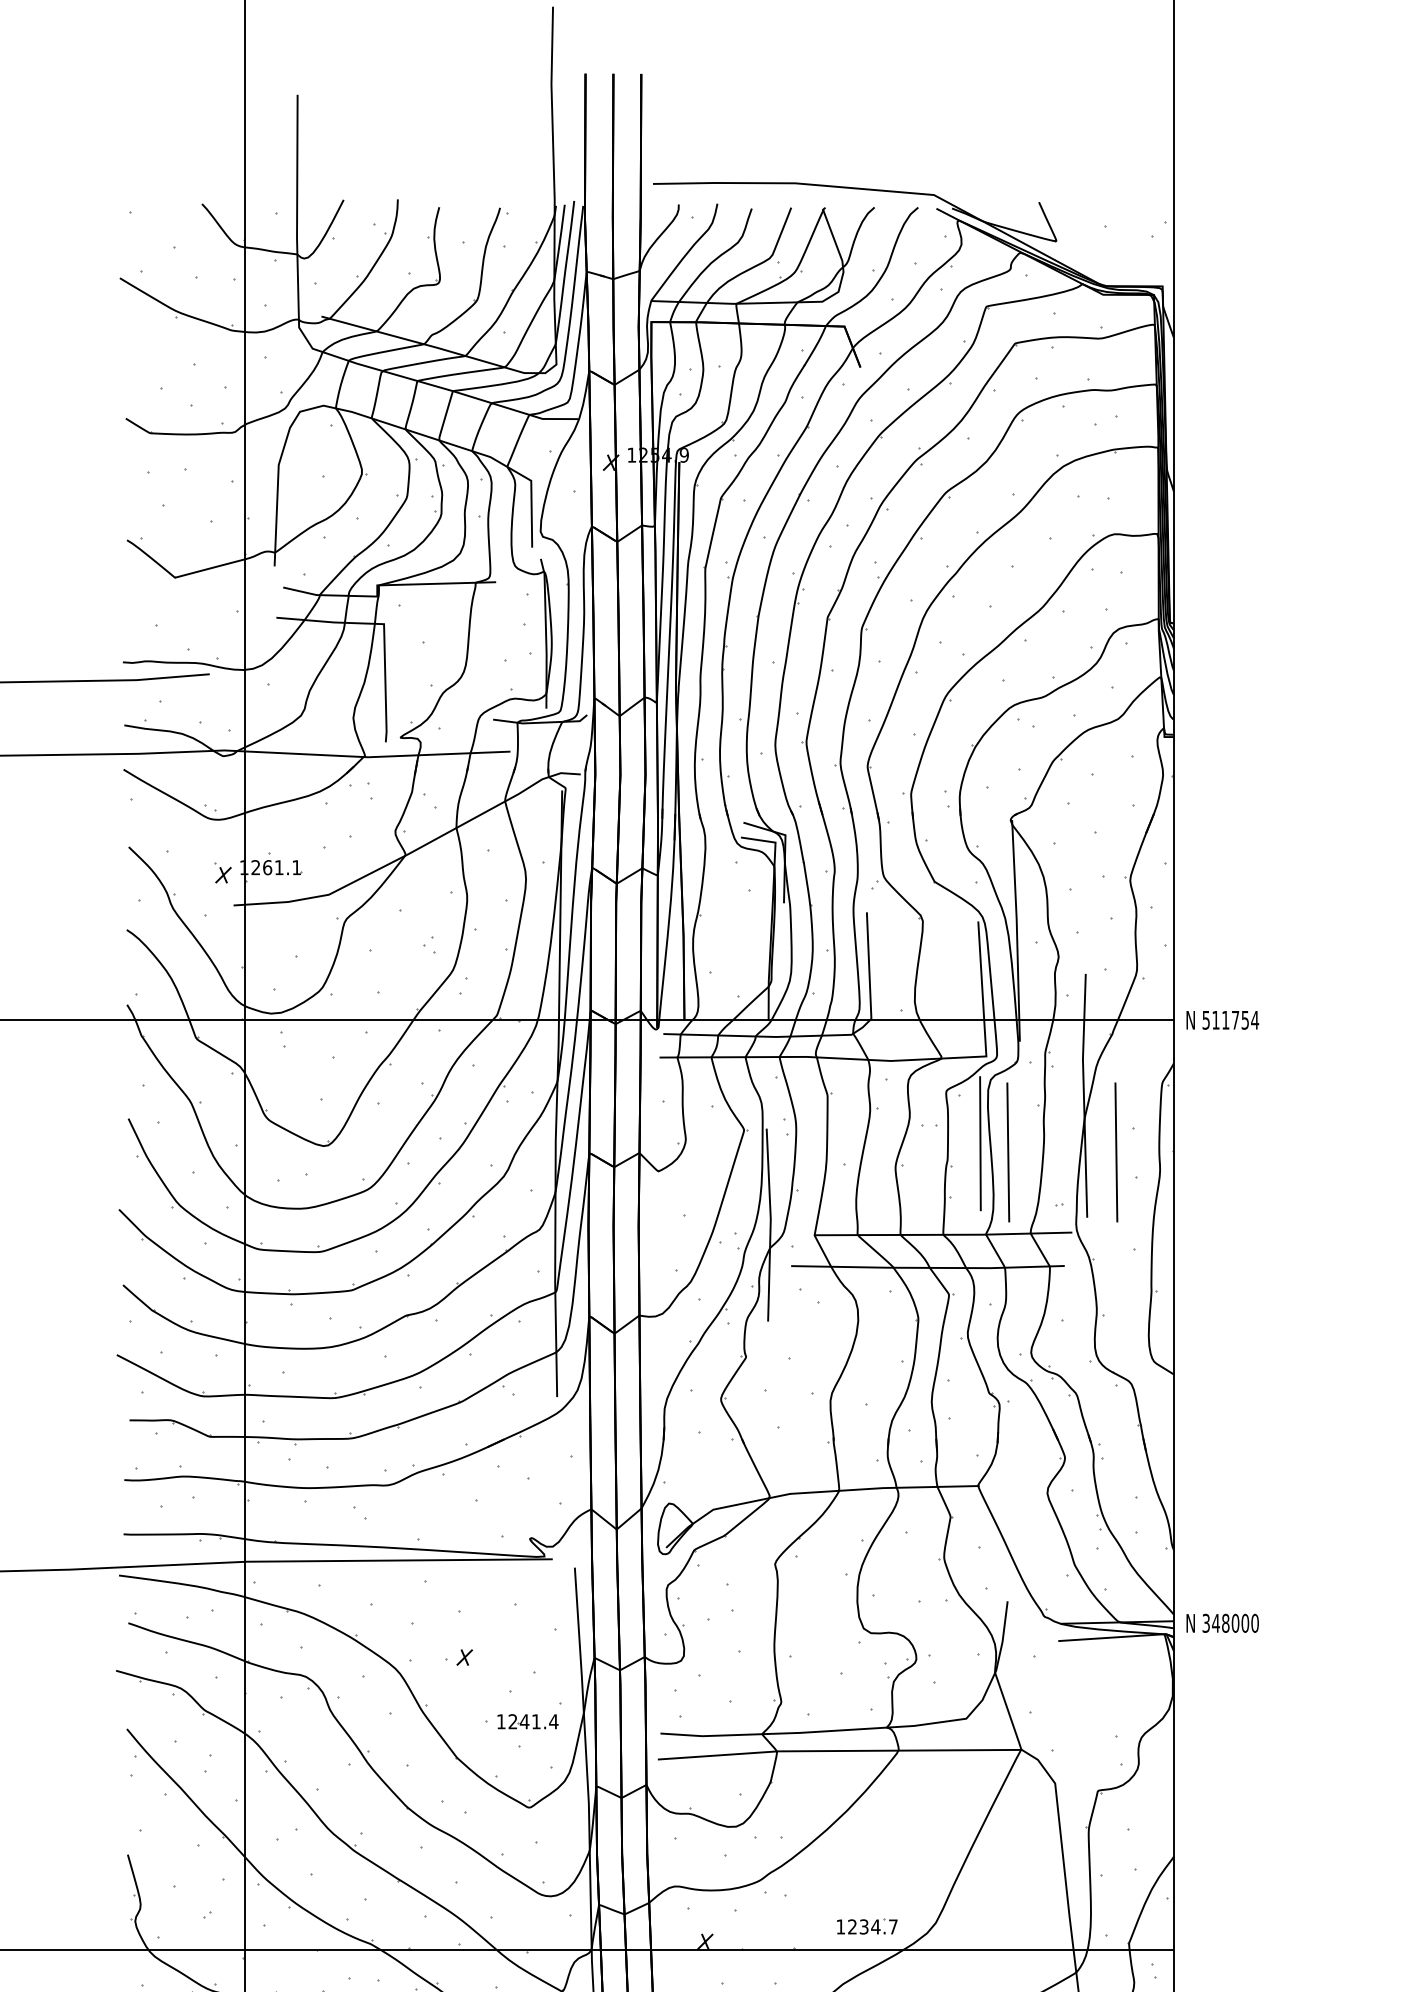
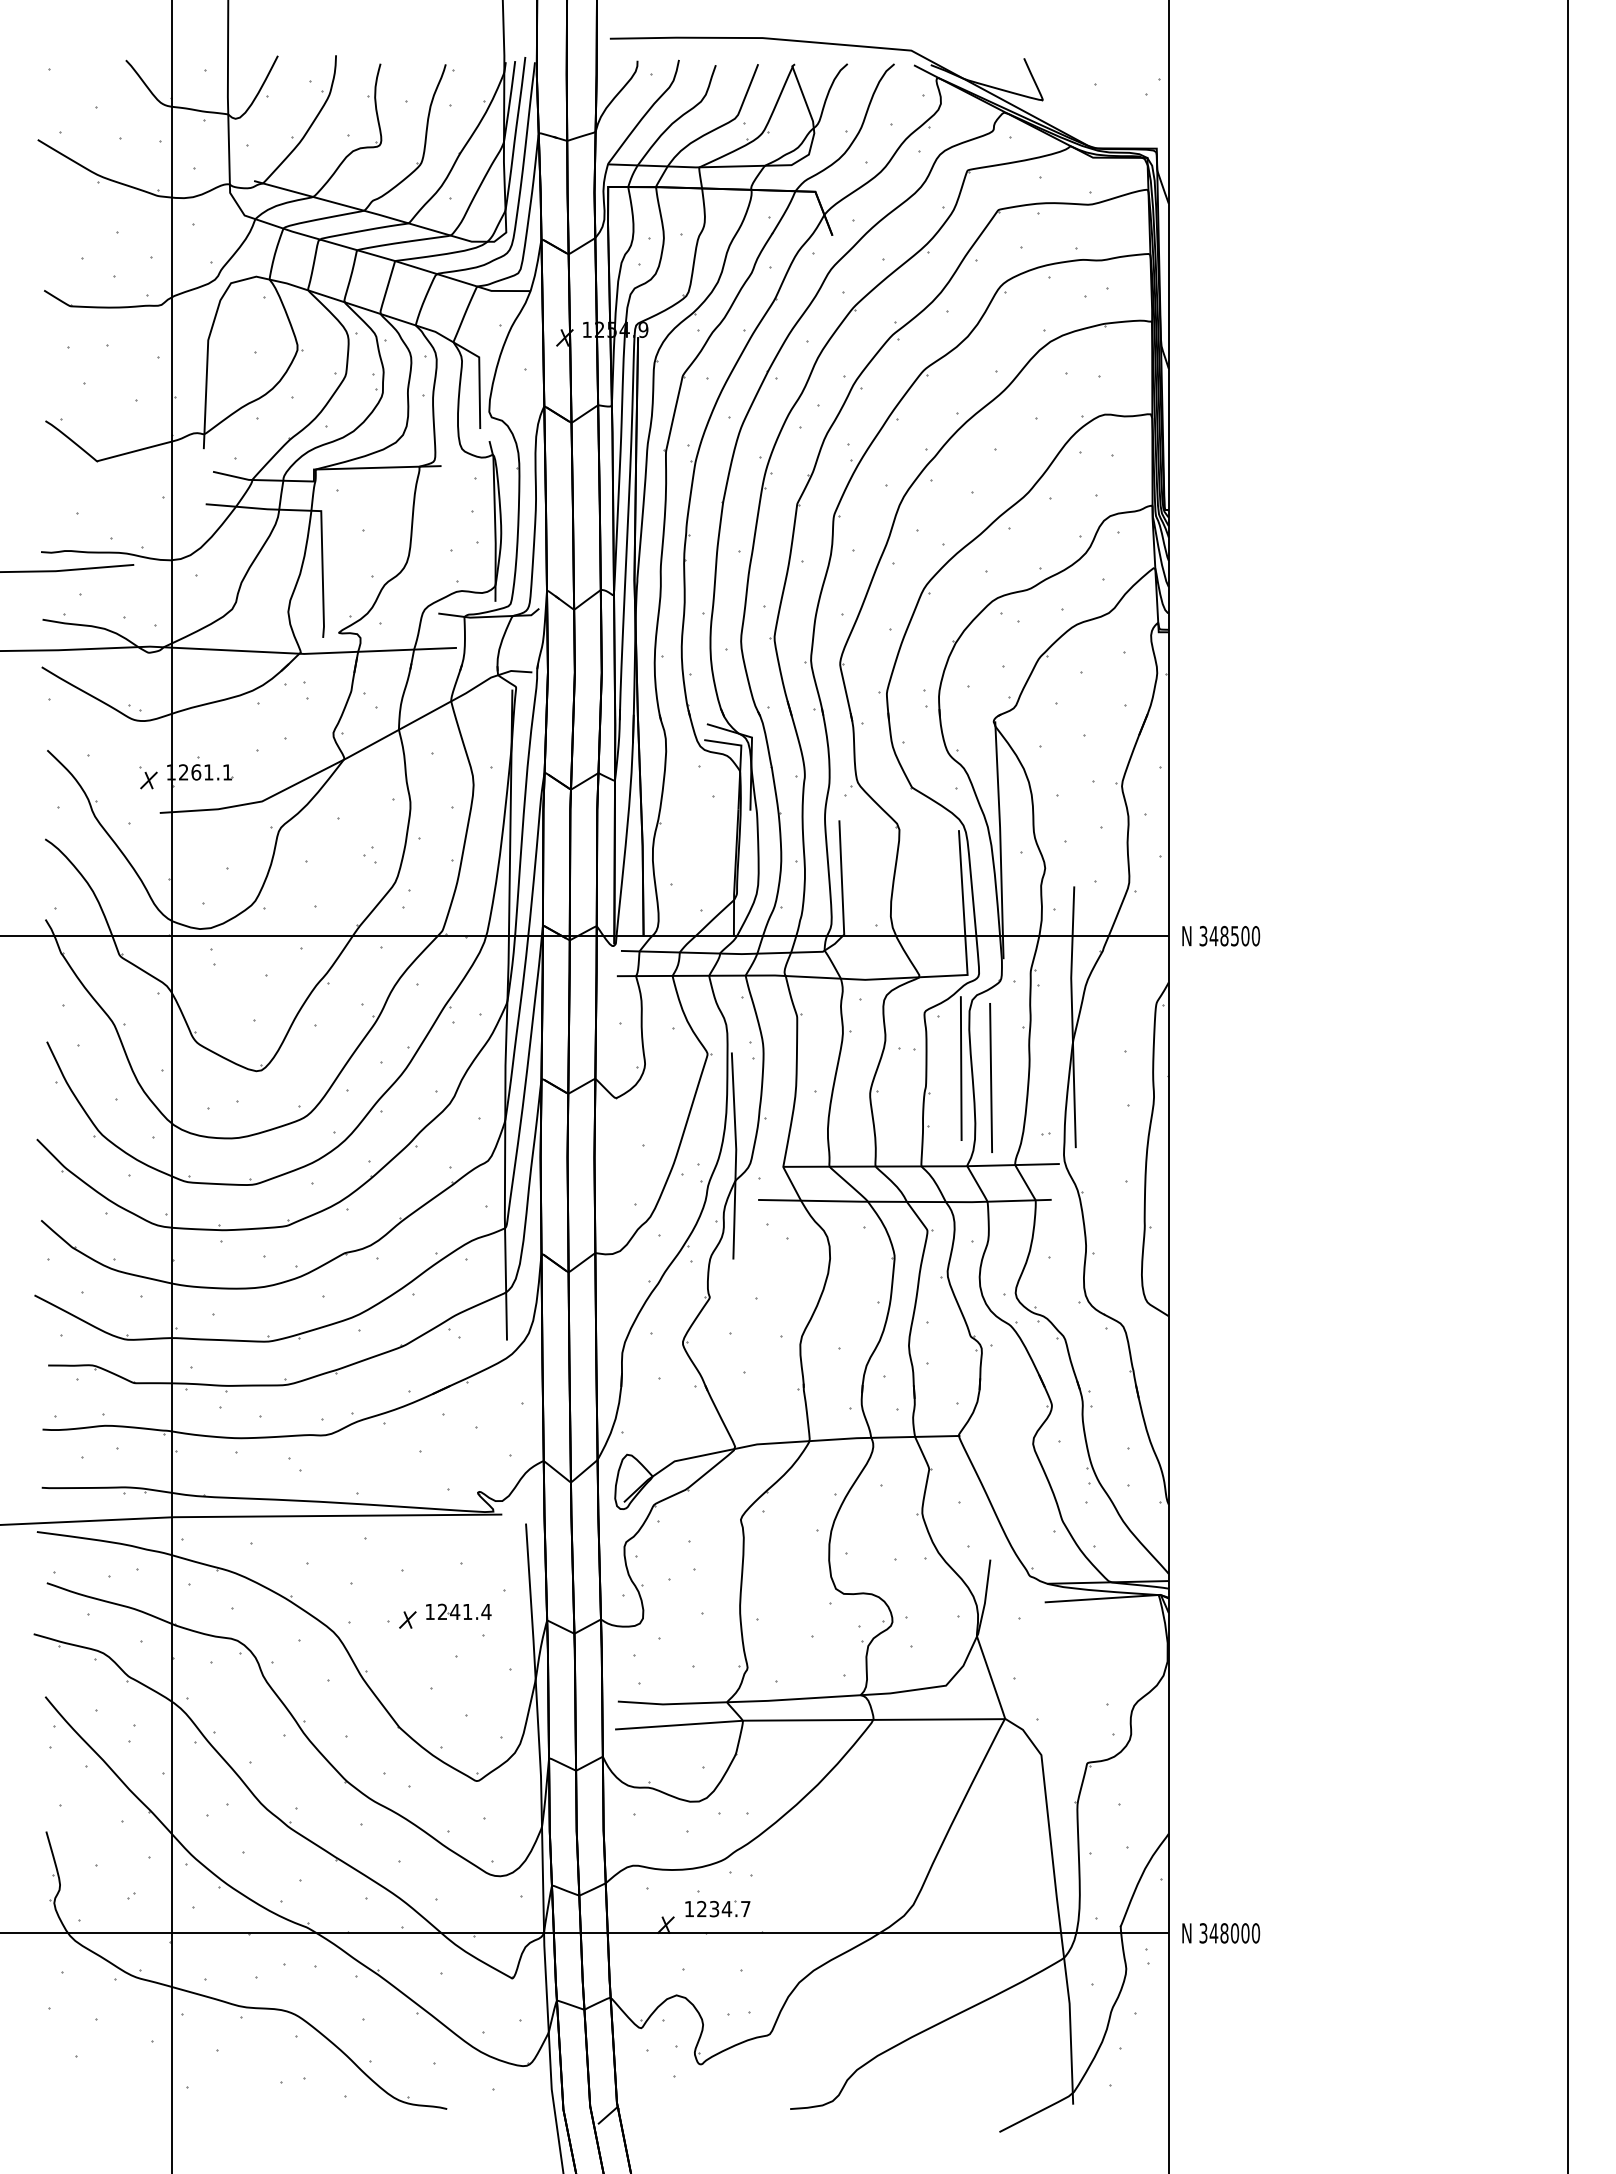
text: (1231, 1019) -> (1230, 935), 511754 -> 348500
line: (1115, 1151) -> (1106, 1077), removed
text: (1222, 1623) -> (1221, 1933), moved
part: (527, 1721) -> (458, 1611), moved
part: (867, 1926) -> (717, 1908), moved

